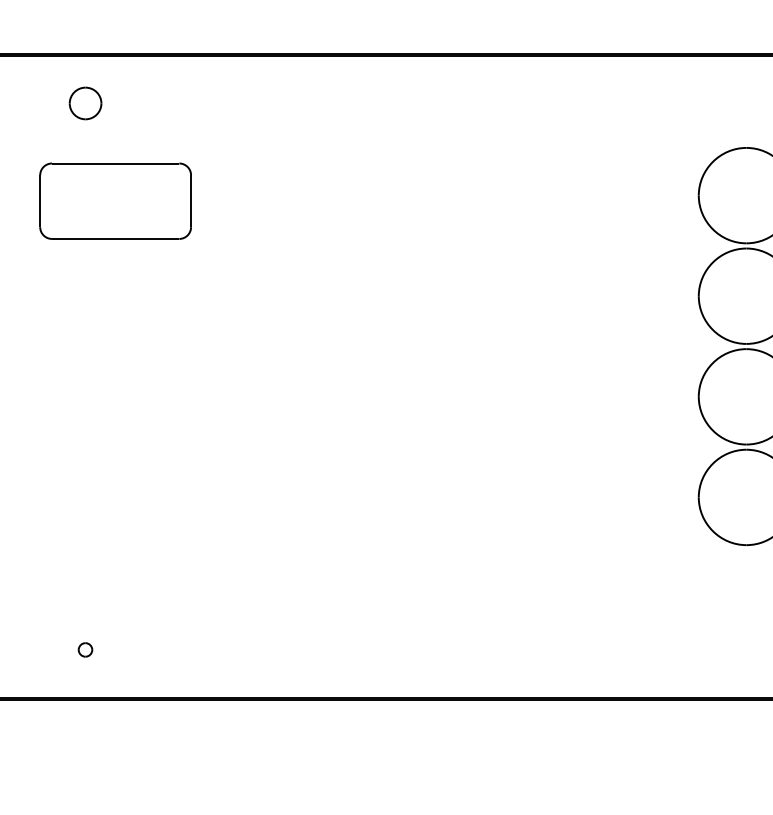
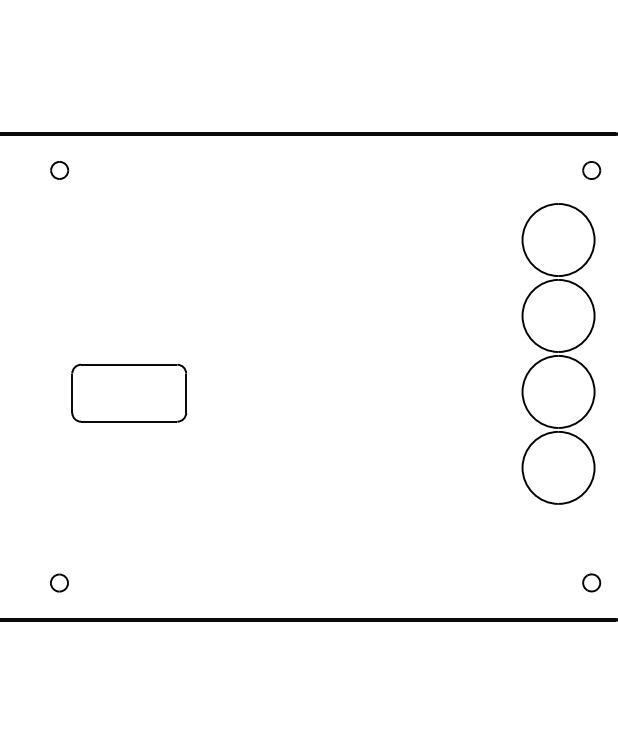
part: (85, 103) -> (59, 170), size x0.71
part: (114, 200) -> (128, 392), moved
part: (85, 649) -> (59, 582), size x1.67

